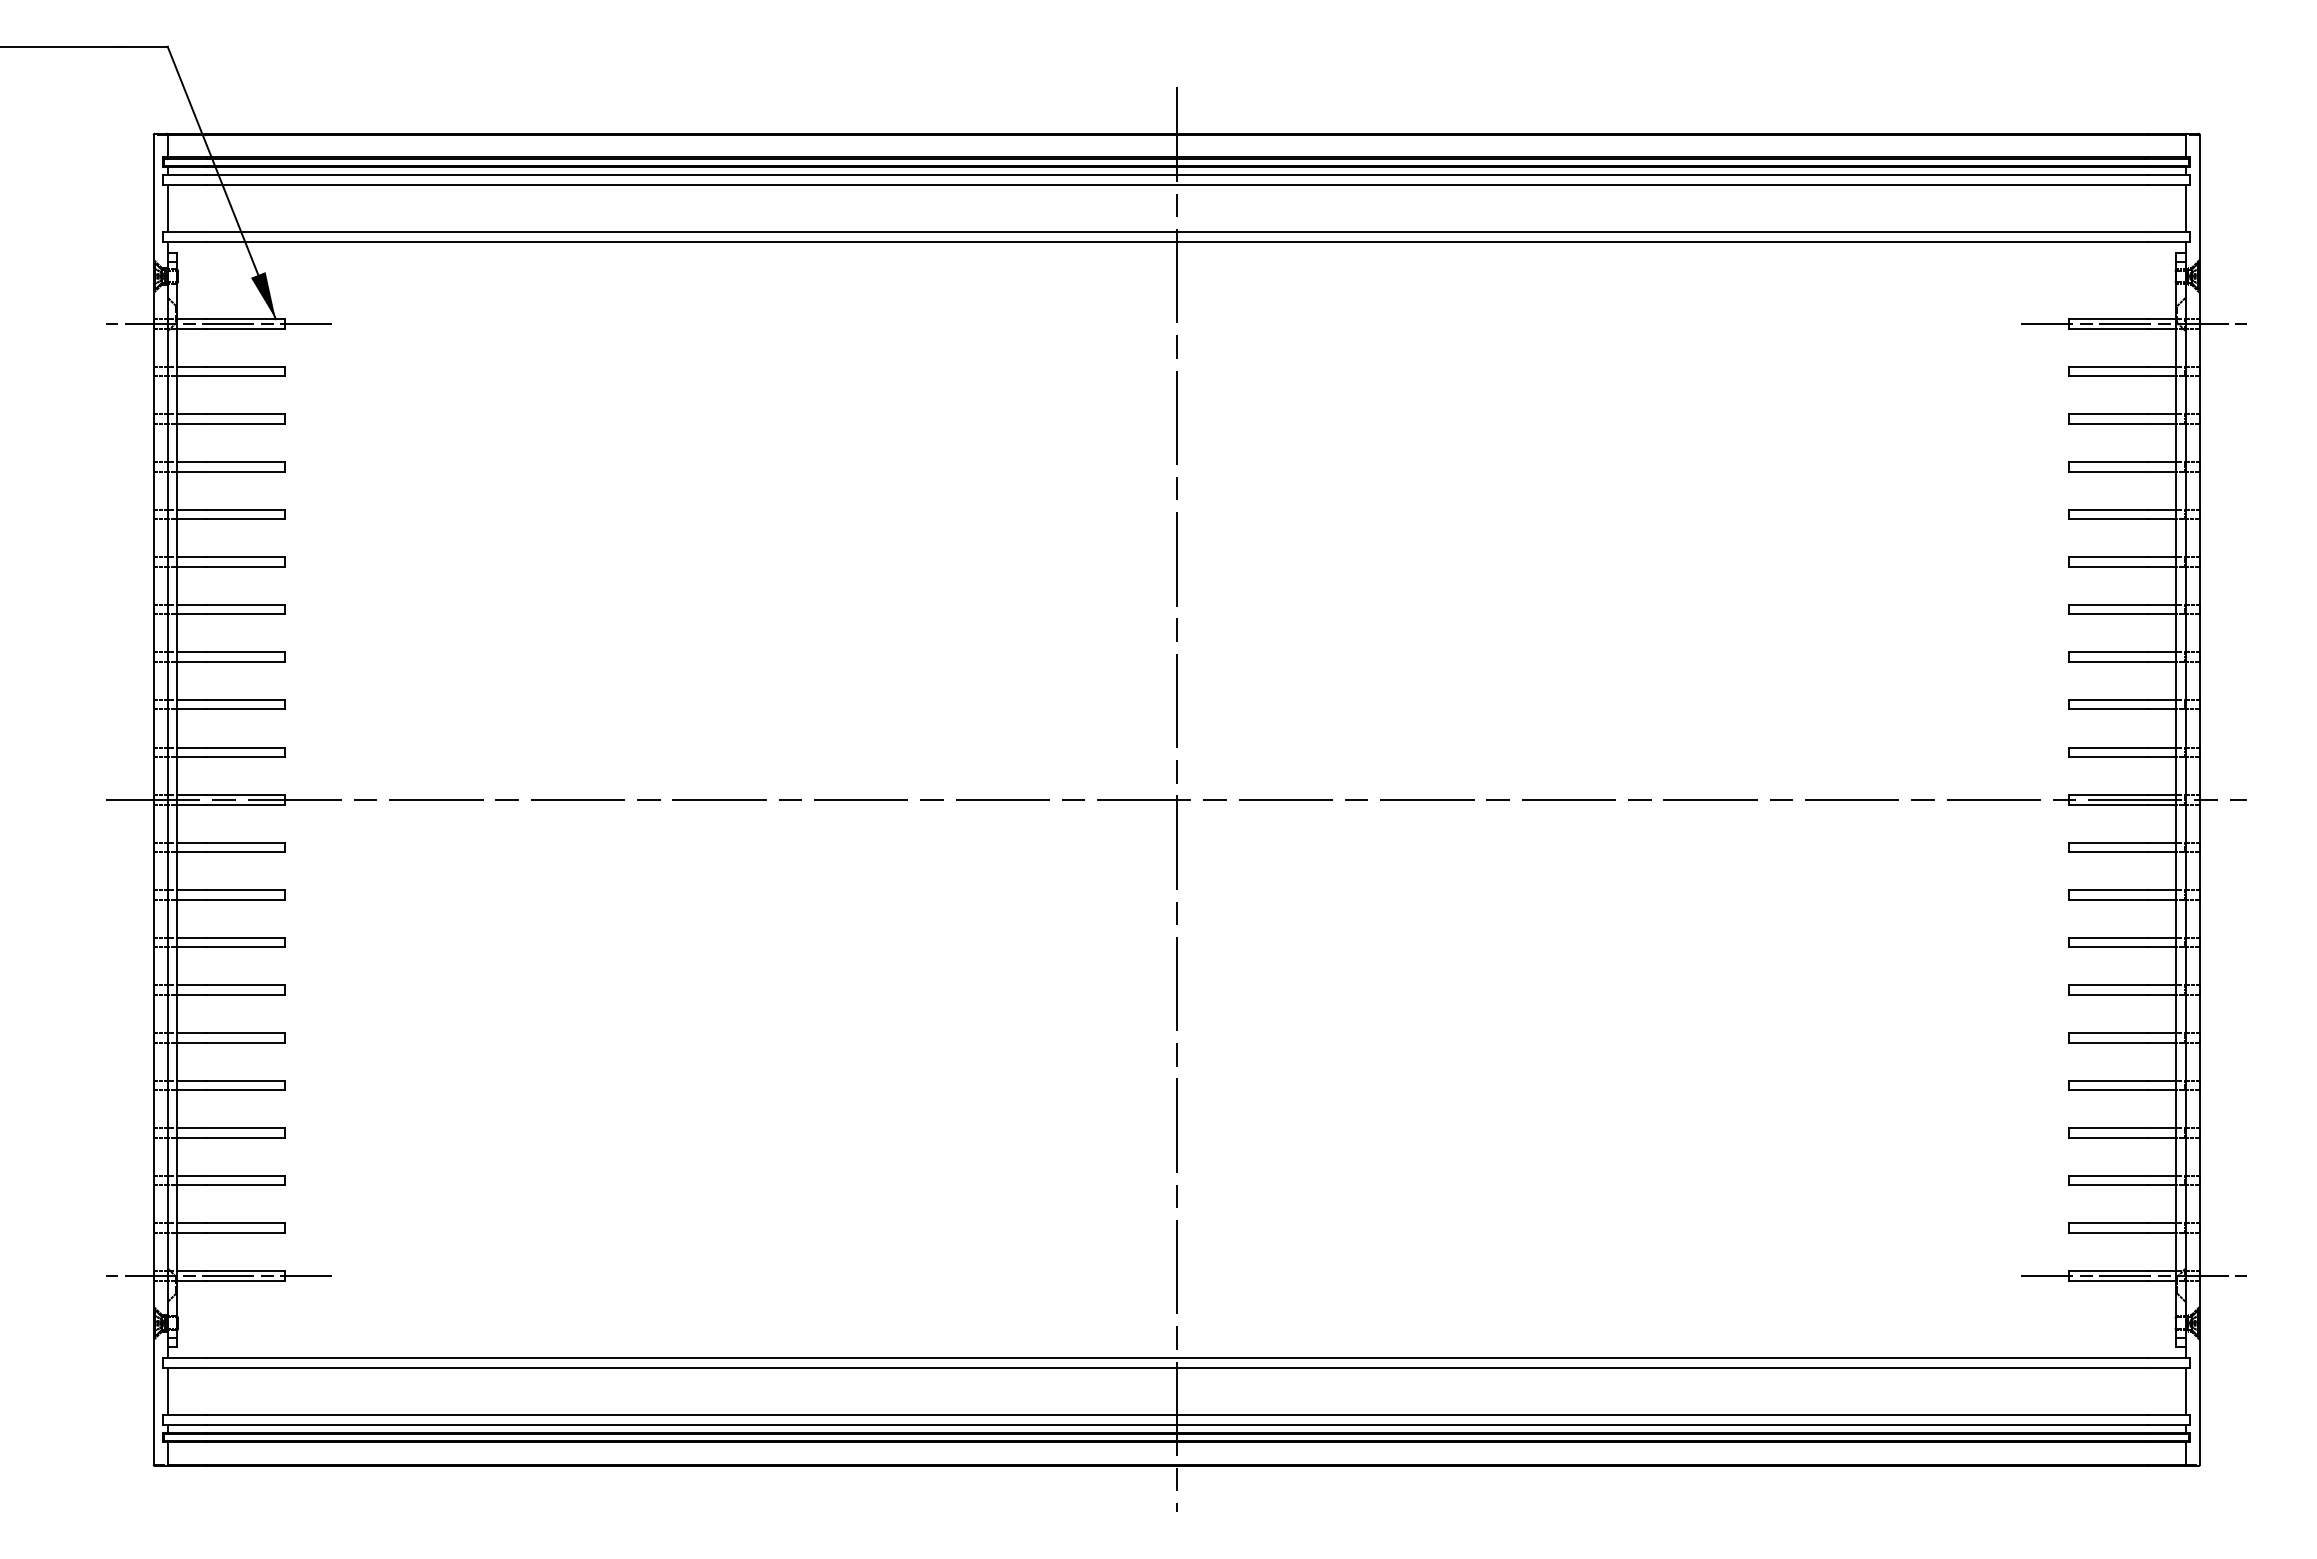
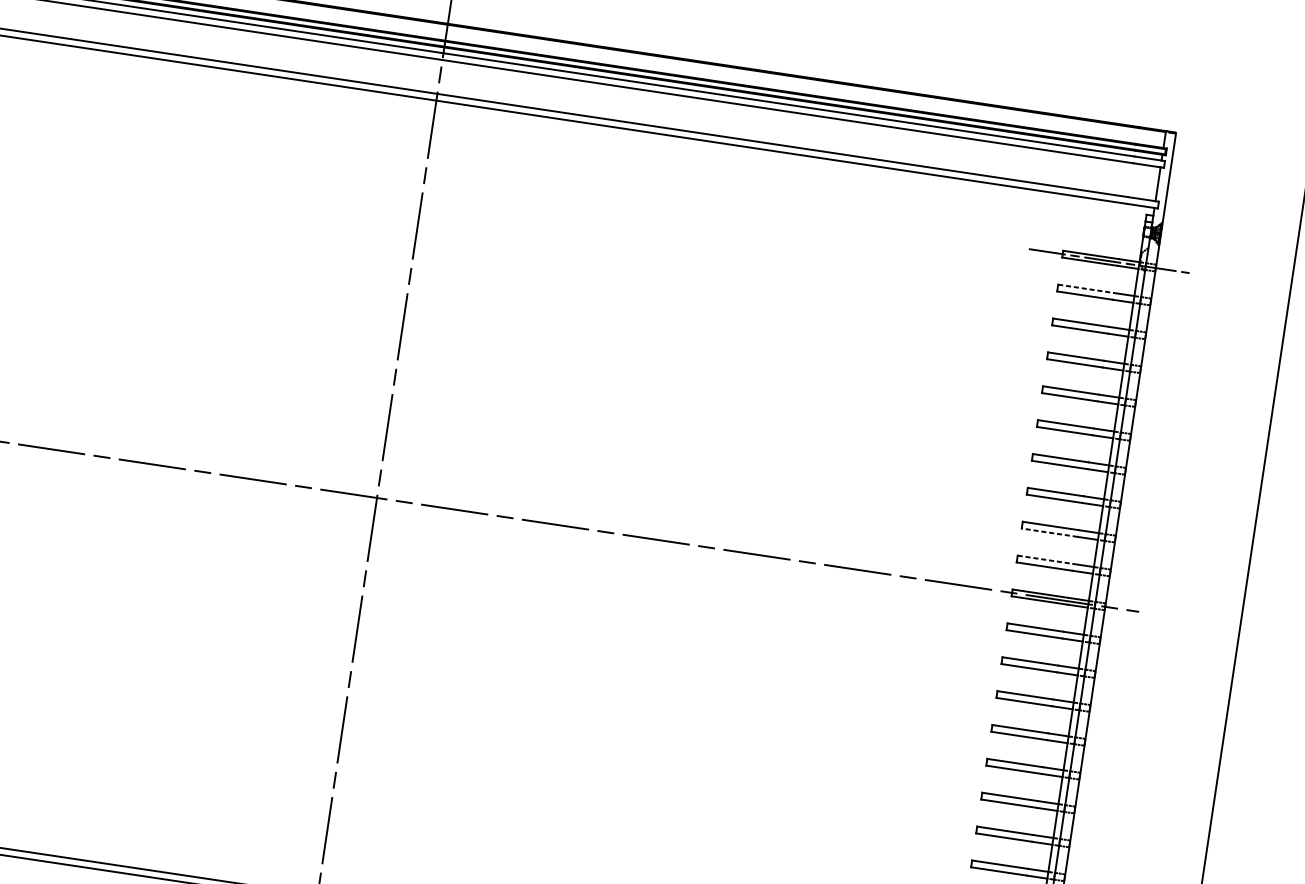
line: (2108, 366) -> (1086, 288), solid -> dashed
line: (2107, 709) -> (1049, 532), solid -> dashed
line: (2108, 747) -> (1045, 559), solid -> dashed

